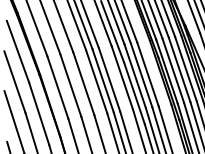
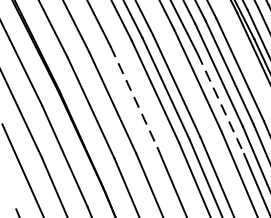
line: (83, 84) -> (133, 98), solid -> dashed
line: (134, 93) -> (221, 104), solid -> dashed

